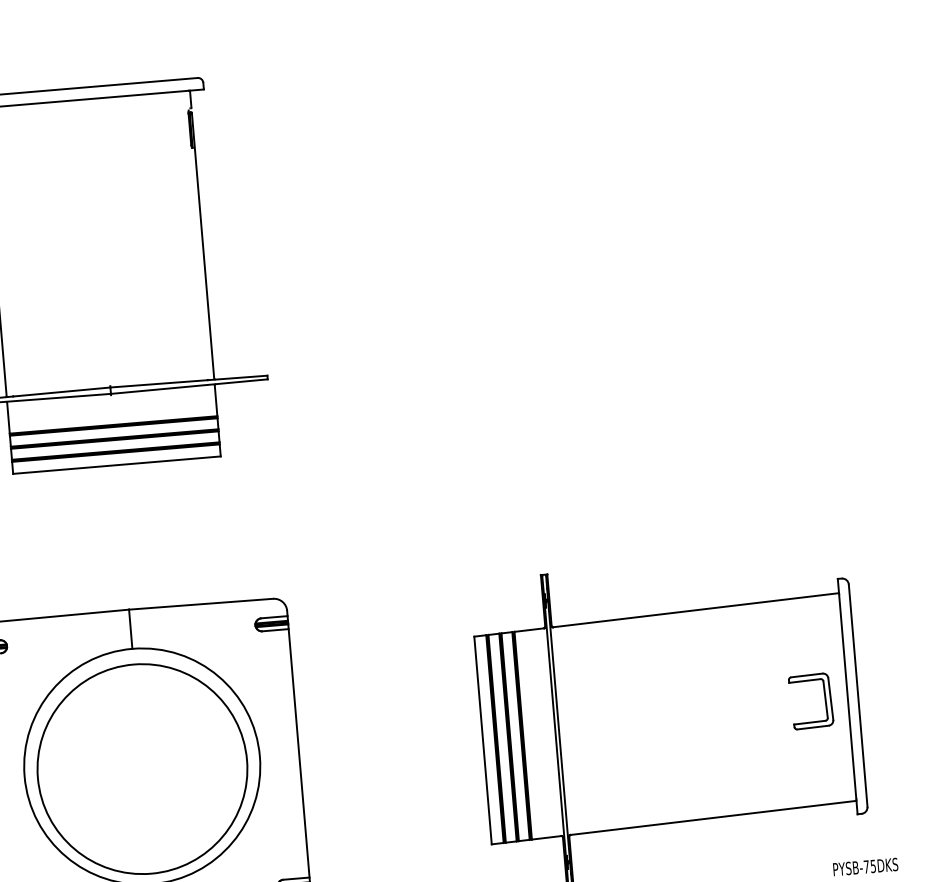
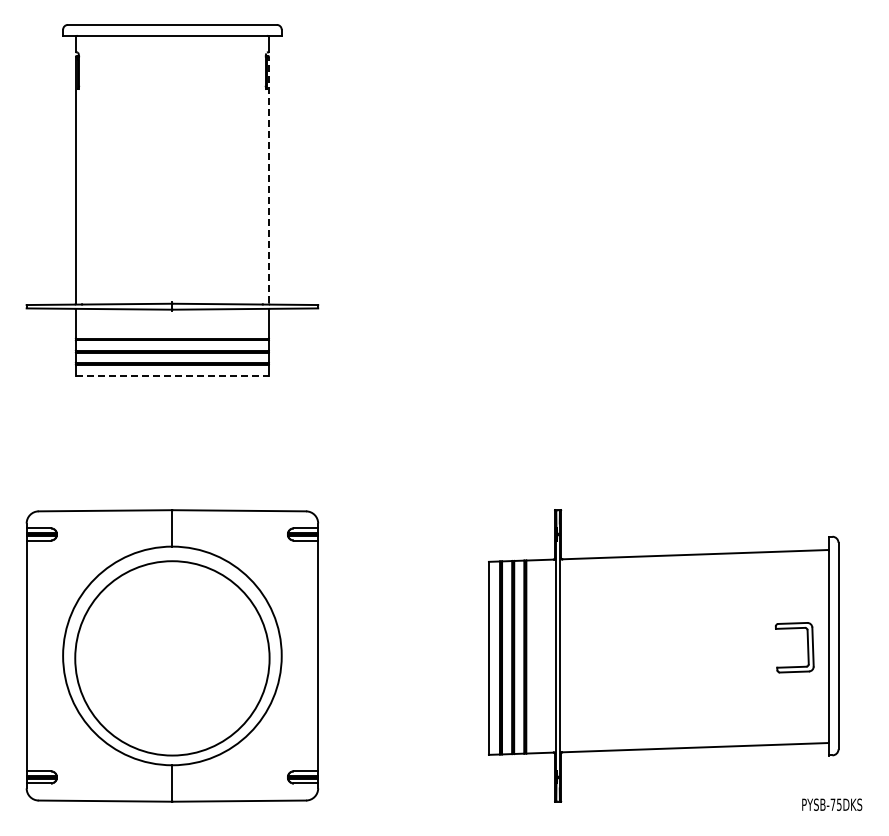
line: (202, 245) -> (268, 179), solid -> dashed
line: (116, 464) -> (172, 375), solid -> dashed

